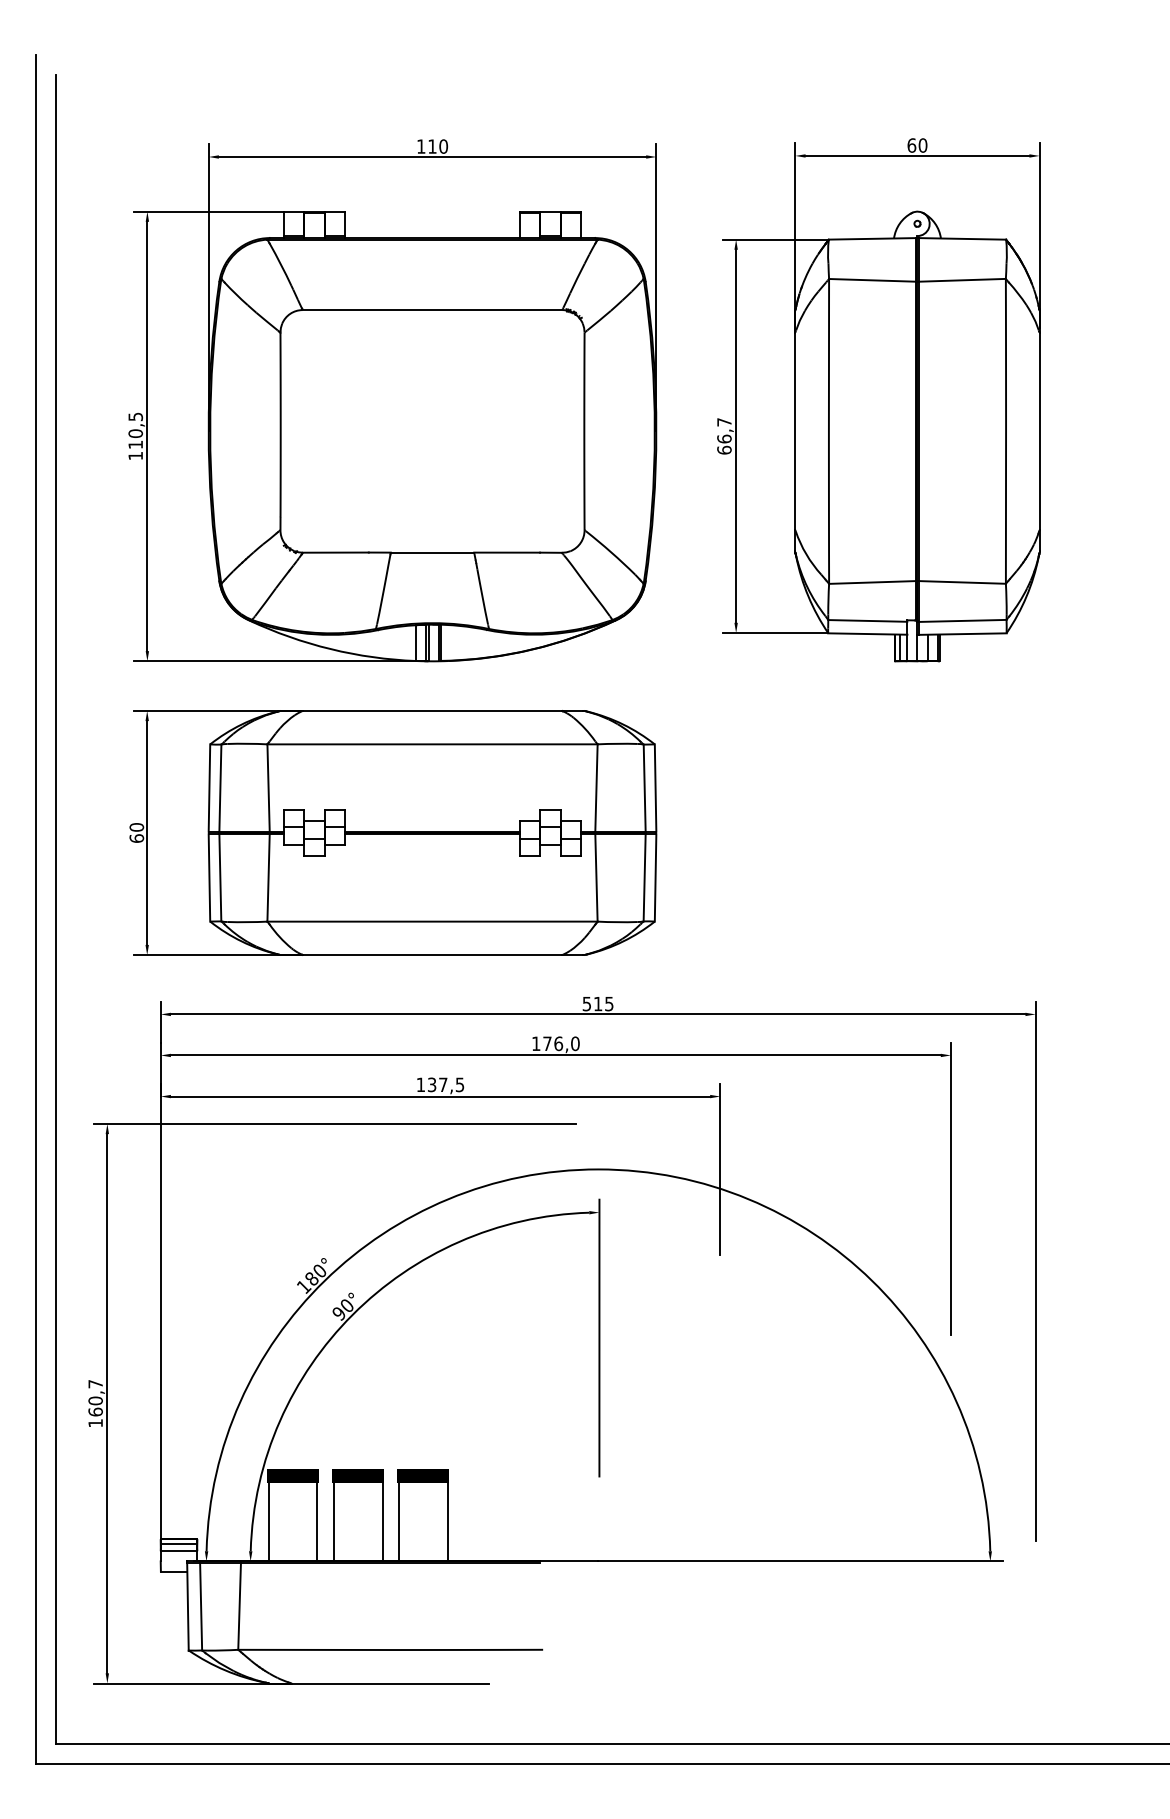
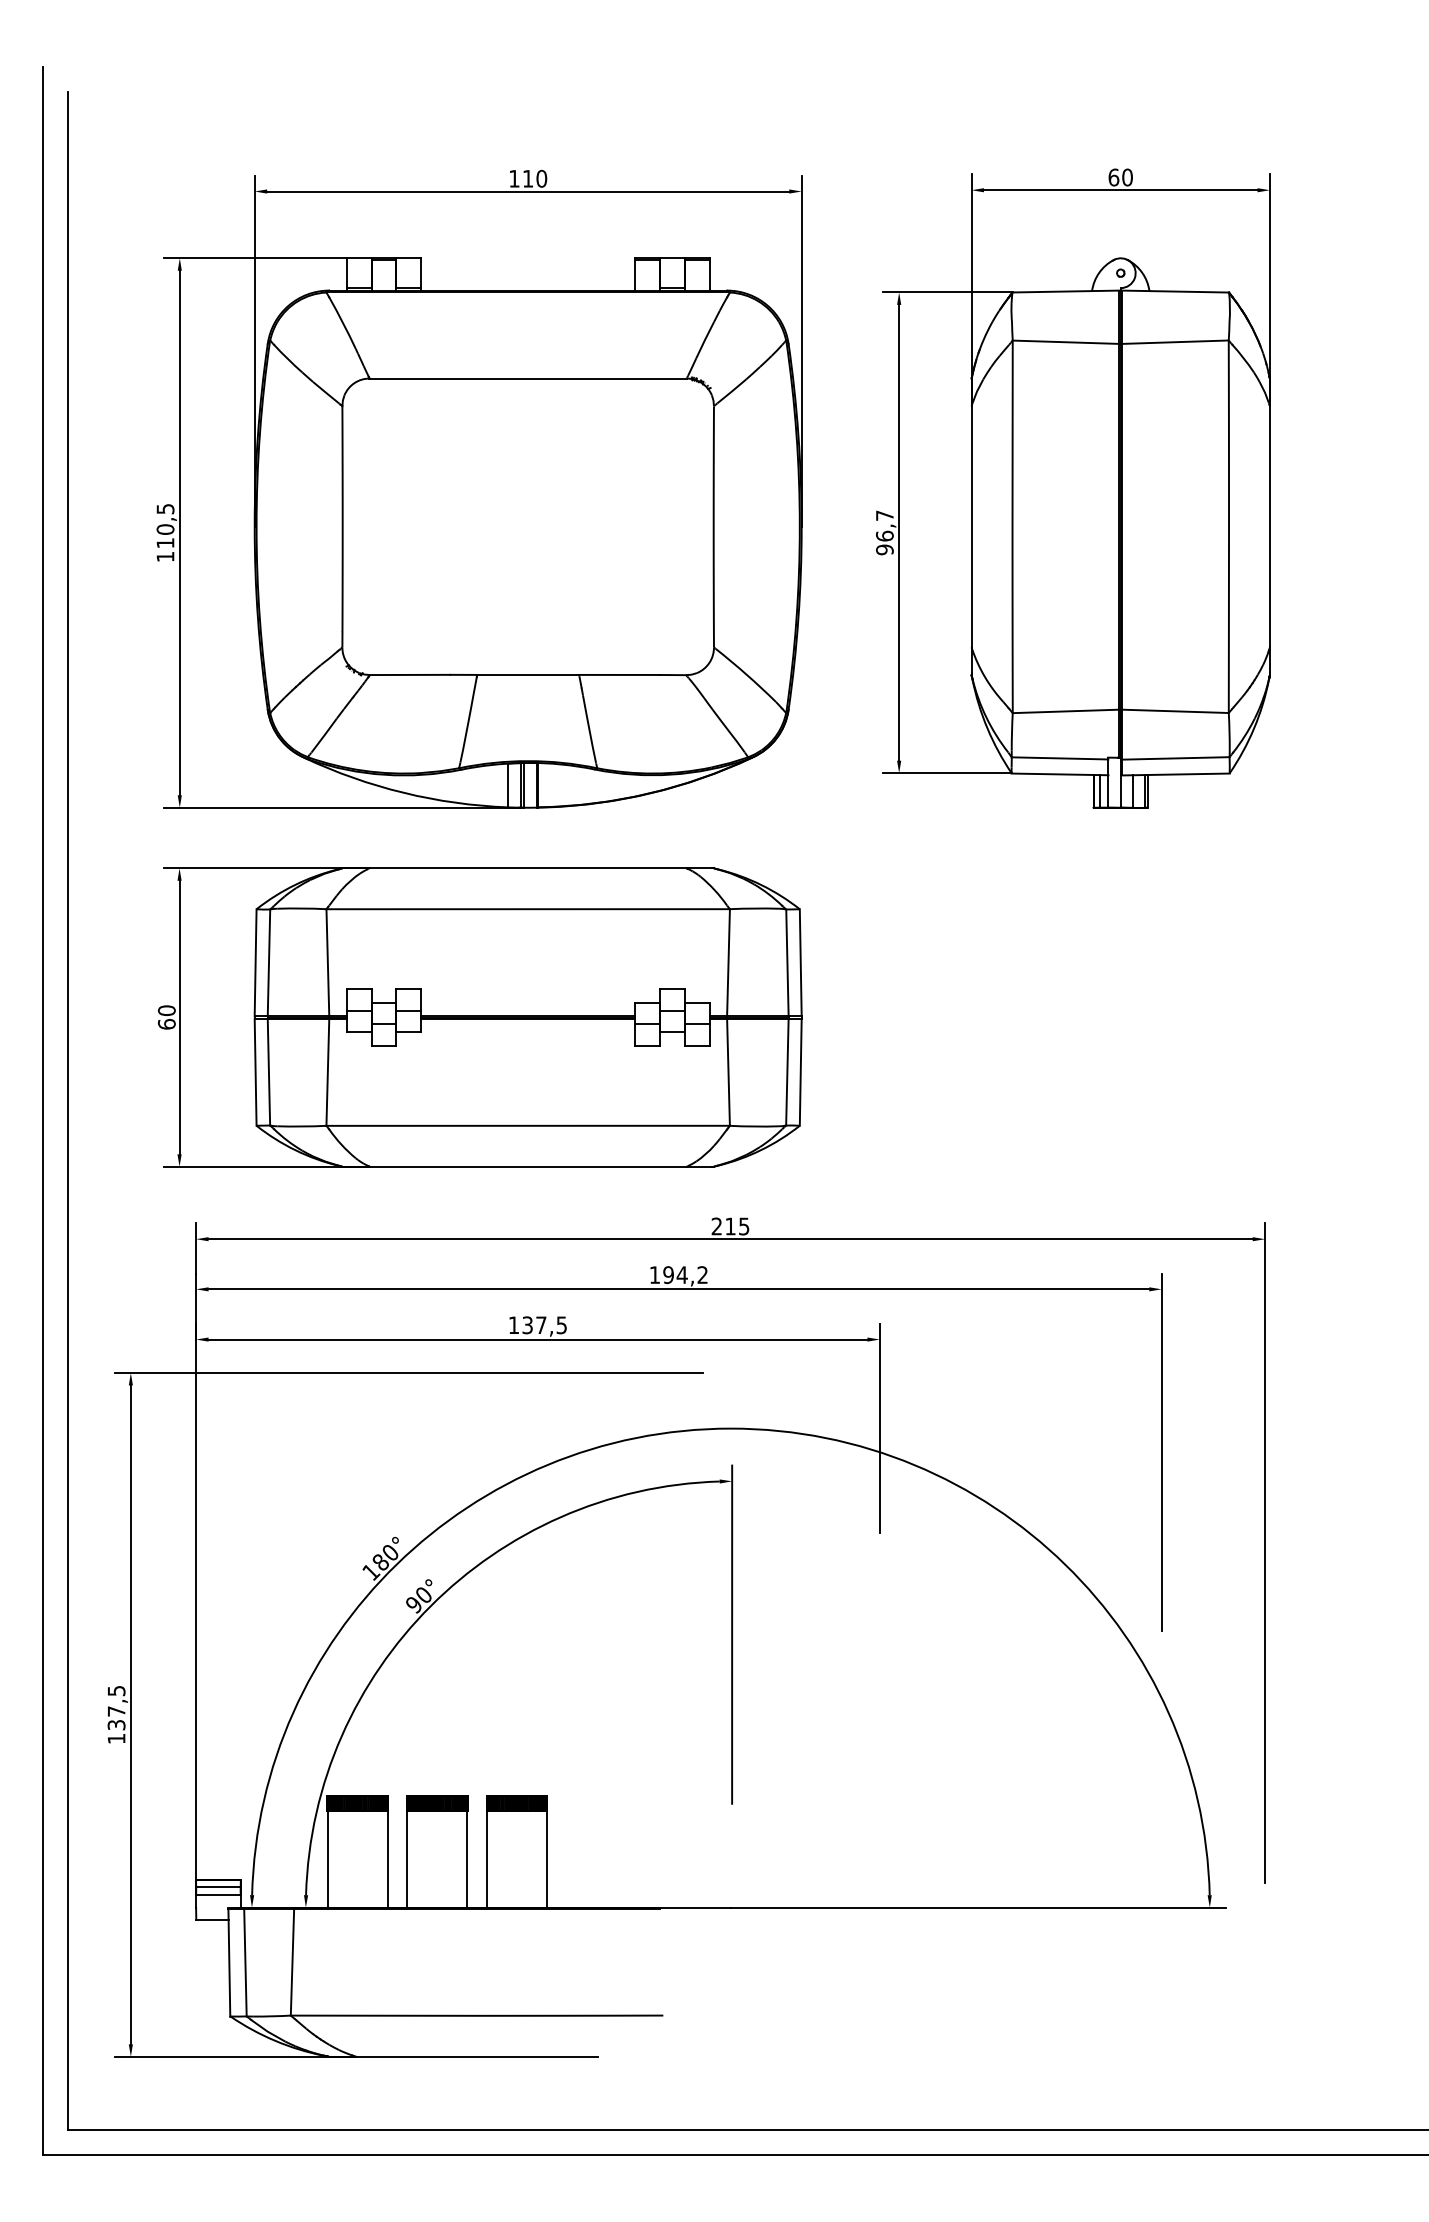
text: (724, 449) -> (884, 549), 66,7 -> 96,7
text: (586, 1004) -> (716, 1226), 515 -> 215
text: (561, 1044) -> (685, 1275), 176,0 -> 194,2
text: (95, 1398) -> (116, 1708), 160,7 -> 137,5

